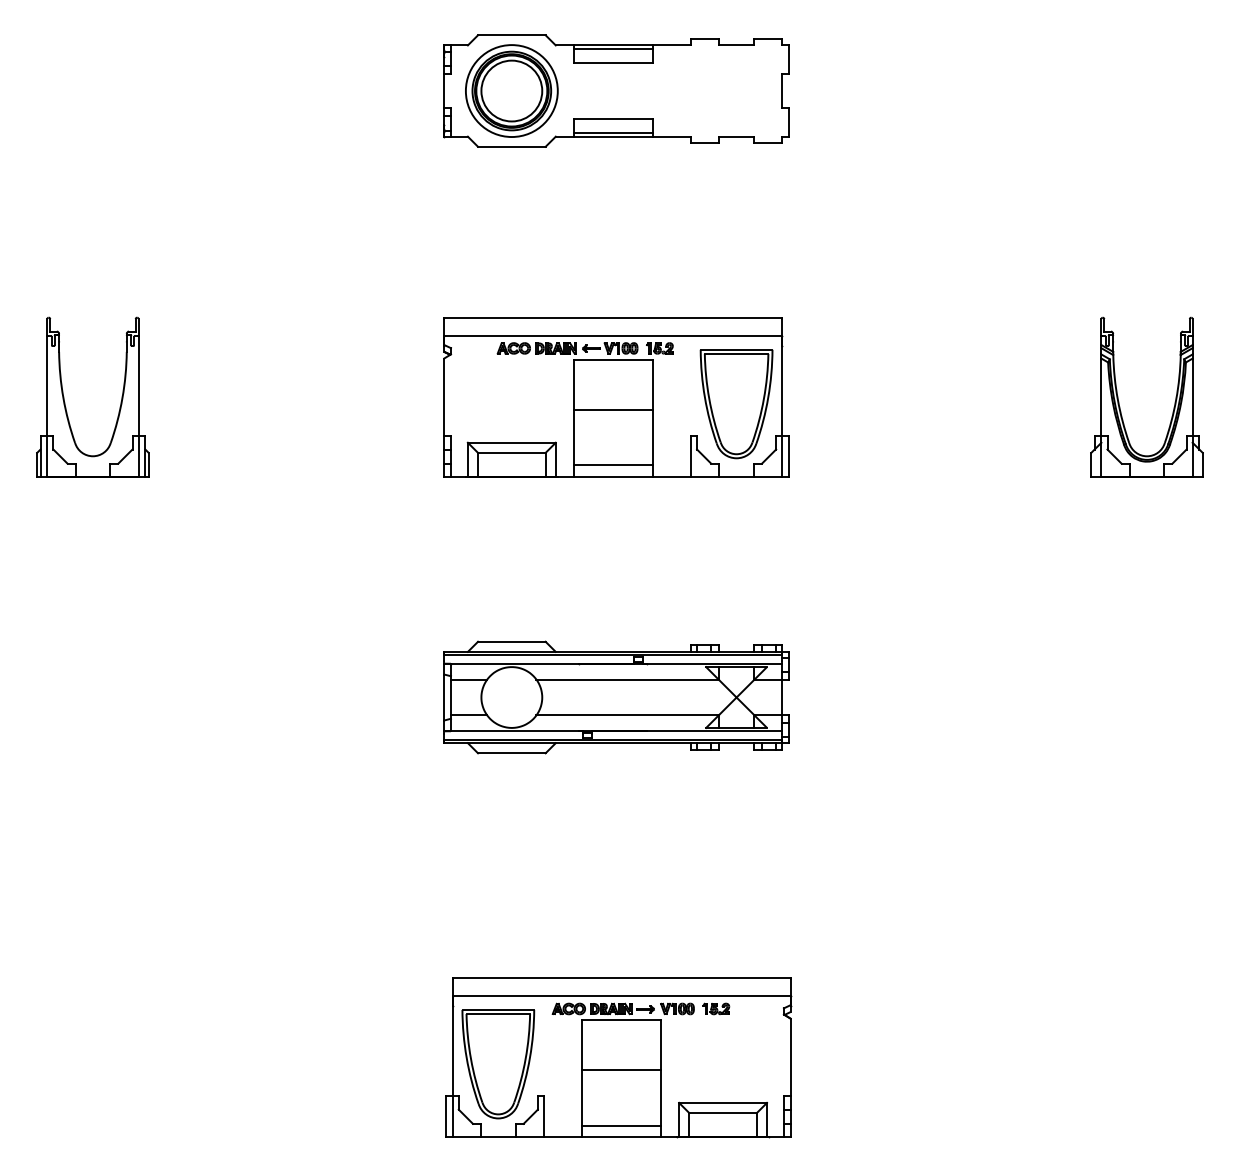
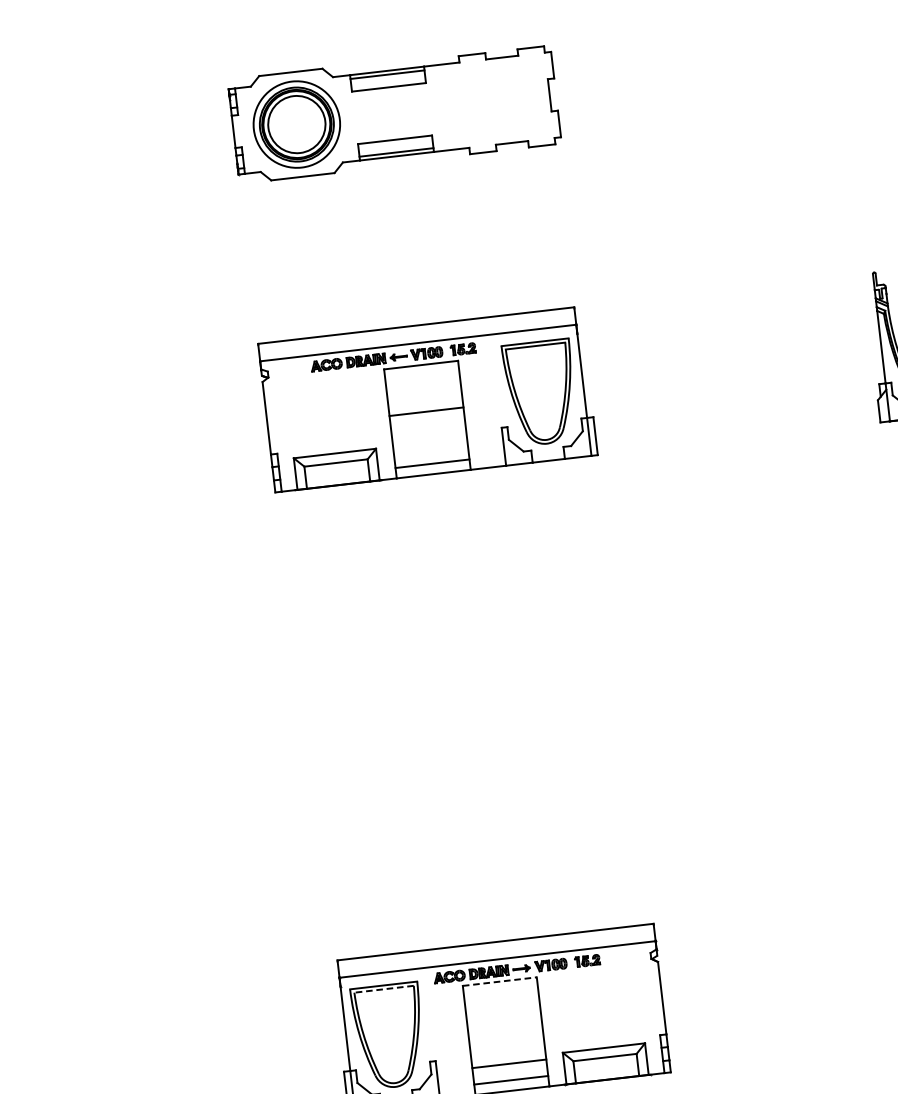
part: (616, 697) -> (460, 680), removed
line: (498, 1014) -> (384, 989), solid -> dashed
line: (621, 1020) -> (500, 981), solid -> dashed
line: (620, 1069) -> (508, 1063), moved

